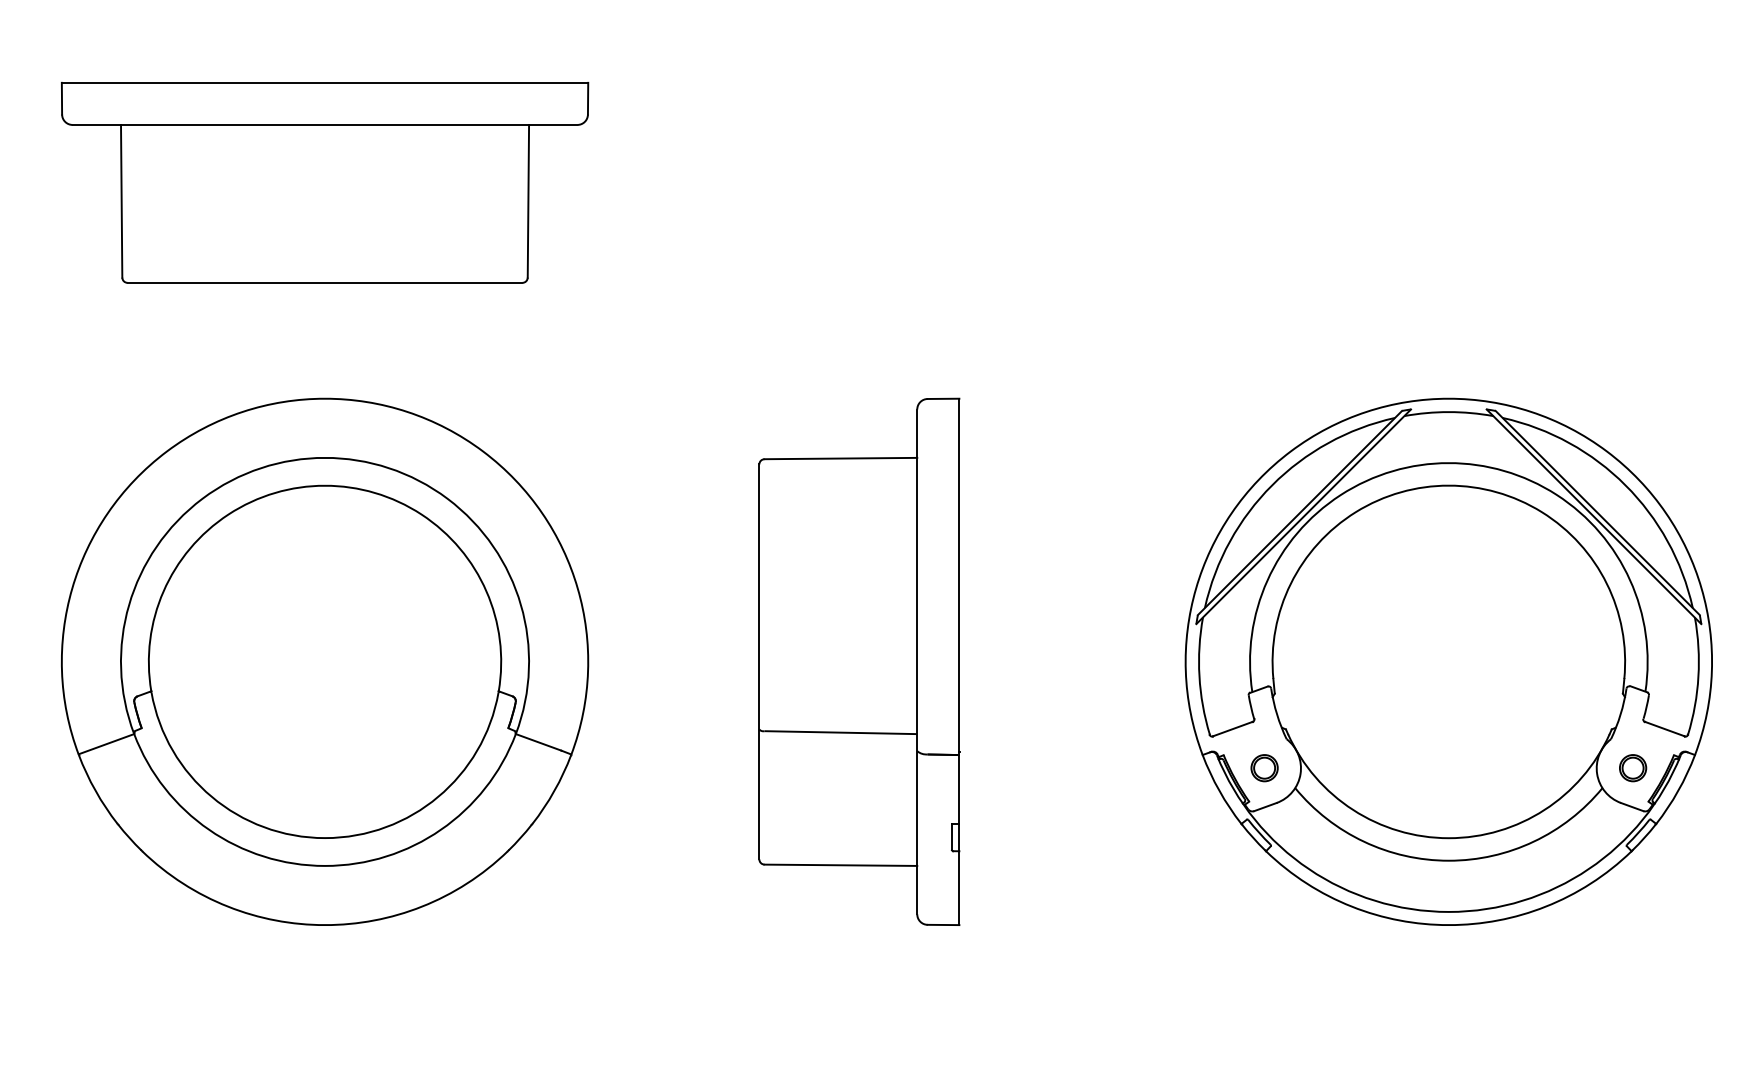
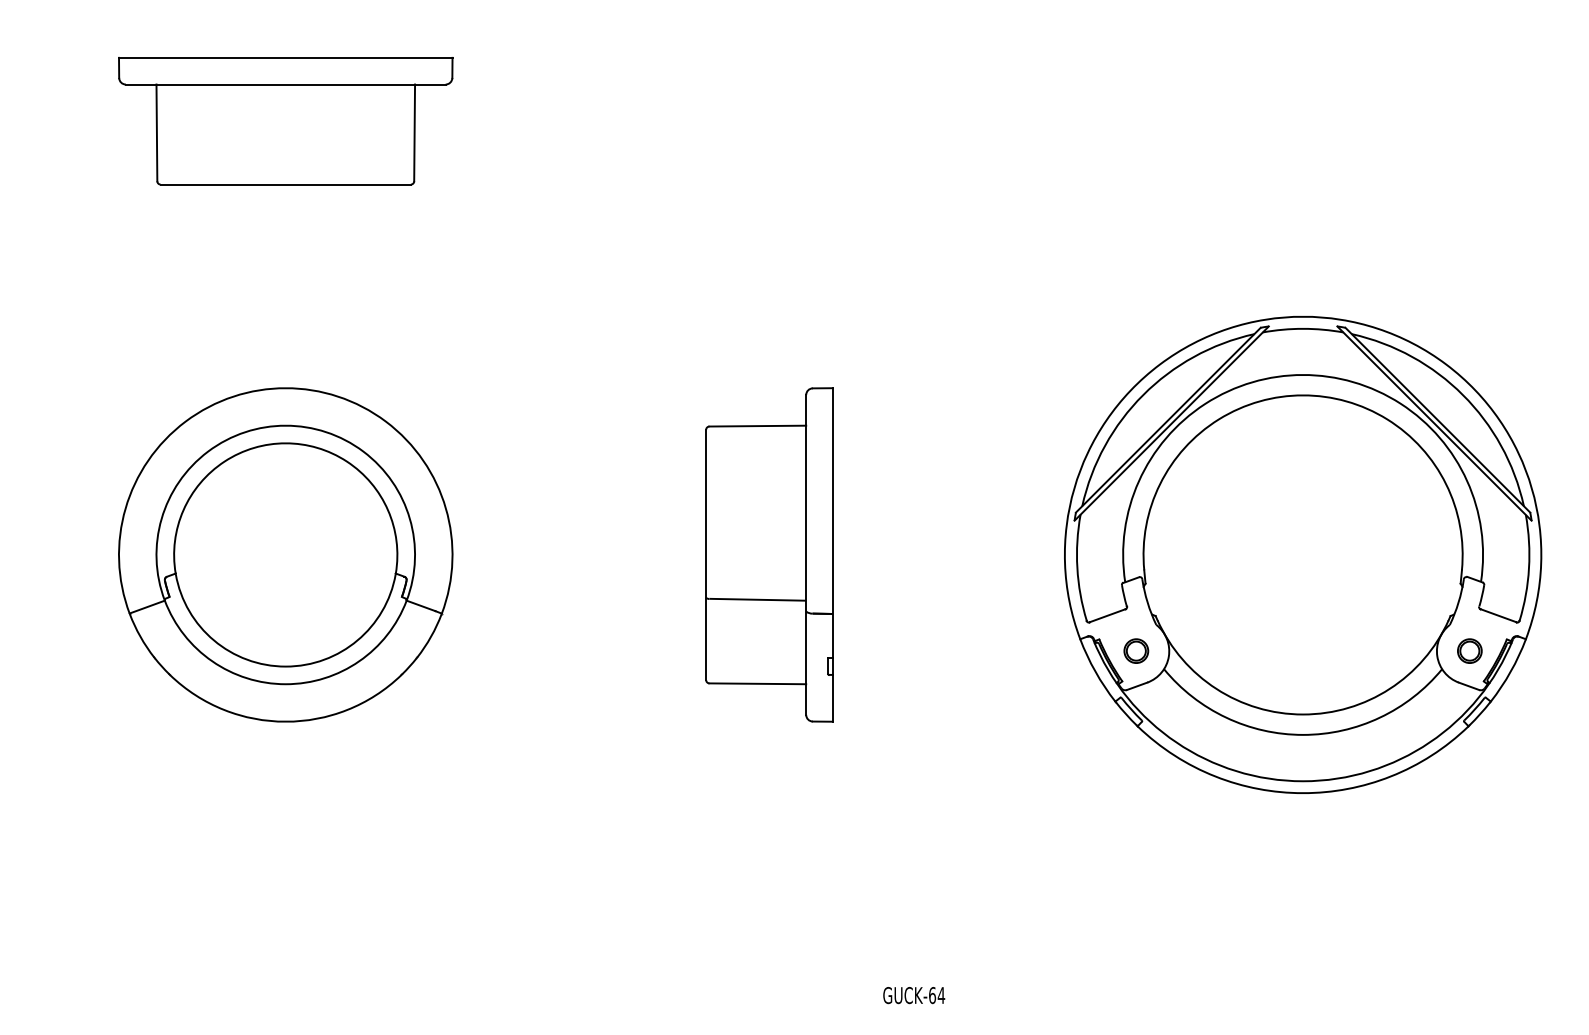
part: (324, 181) -> (285, 120), size x0.7
part: (324, 661) -> (285, 554), size x0.7
part: (859, 661) -> (769, 554), size x0.7

